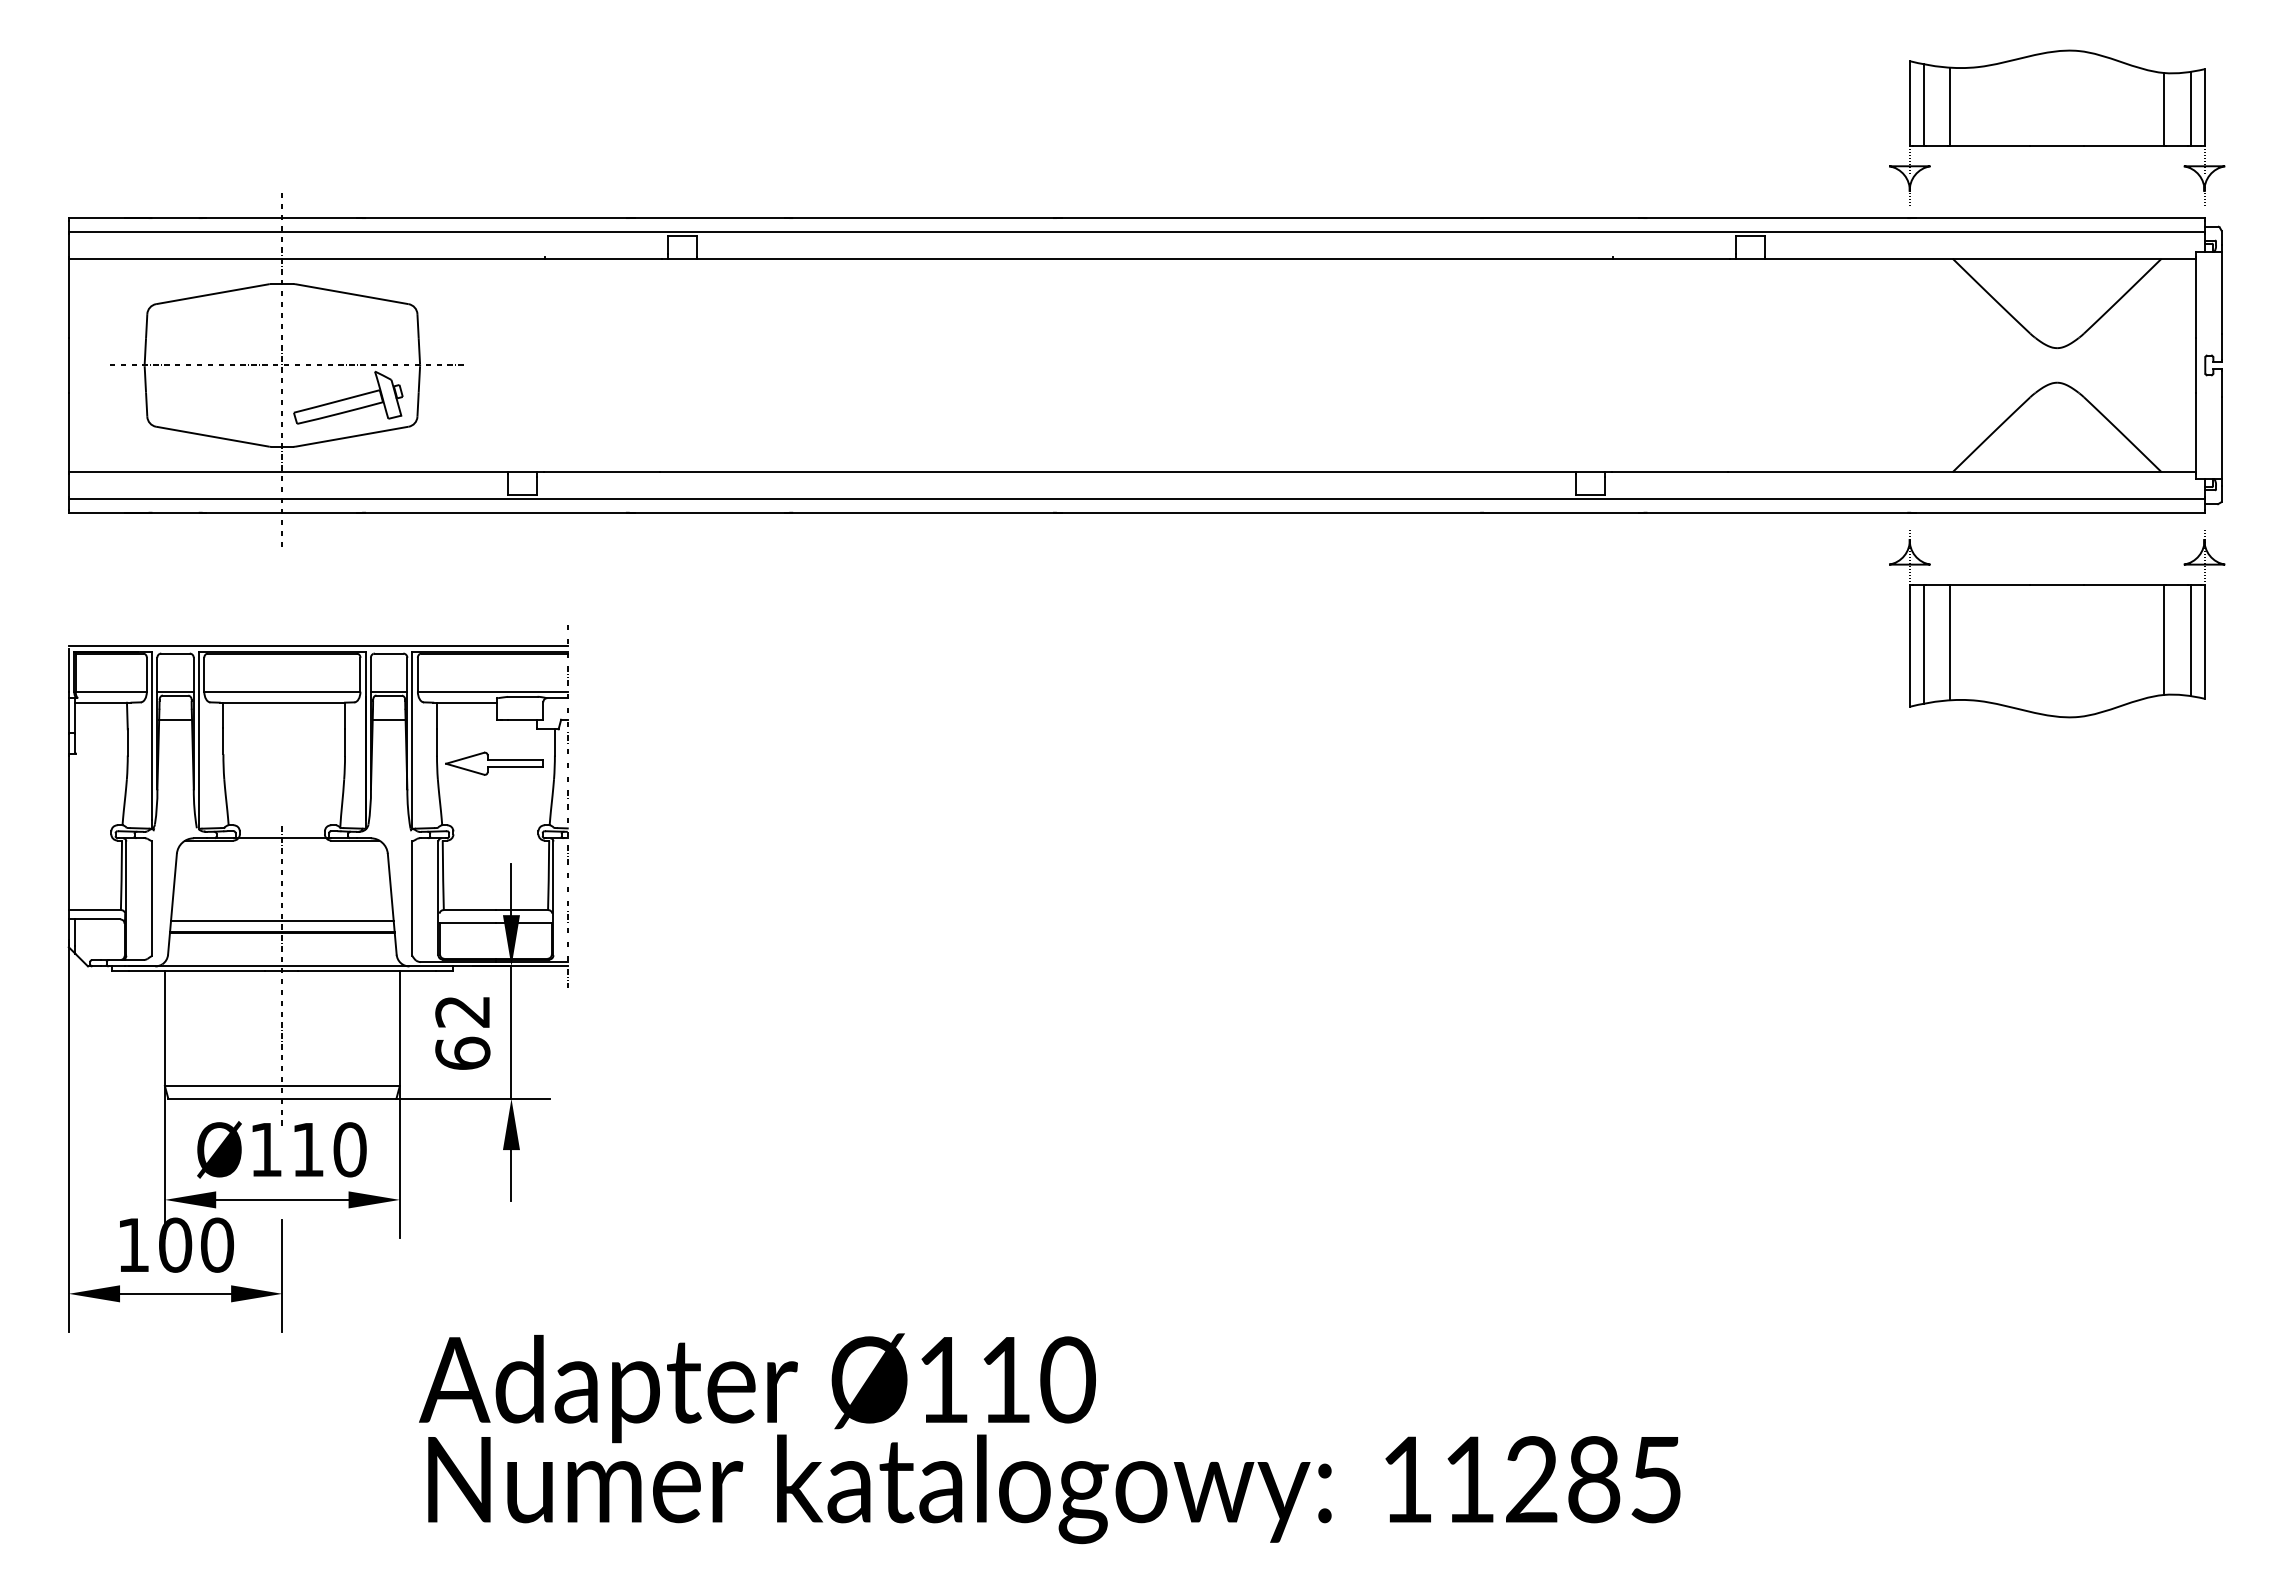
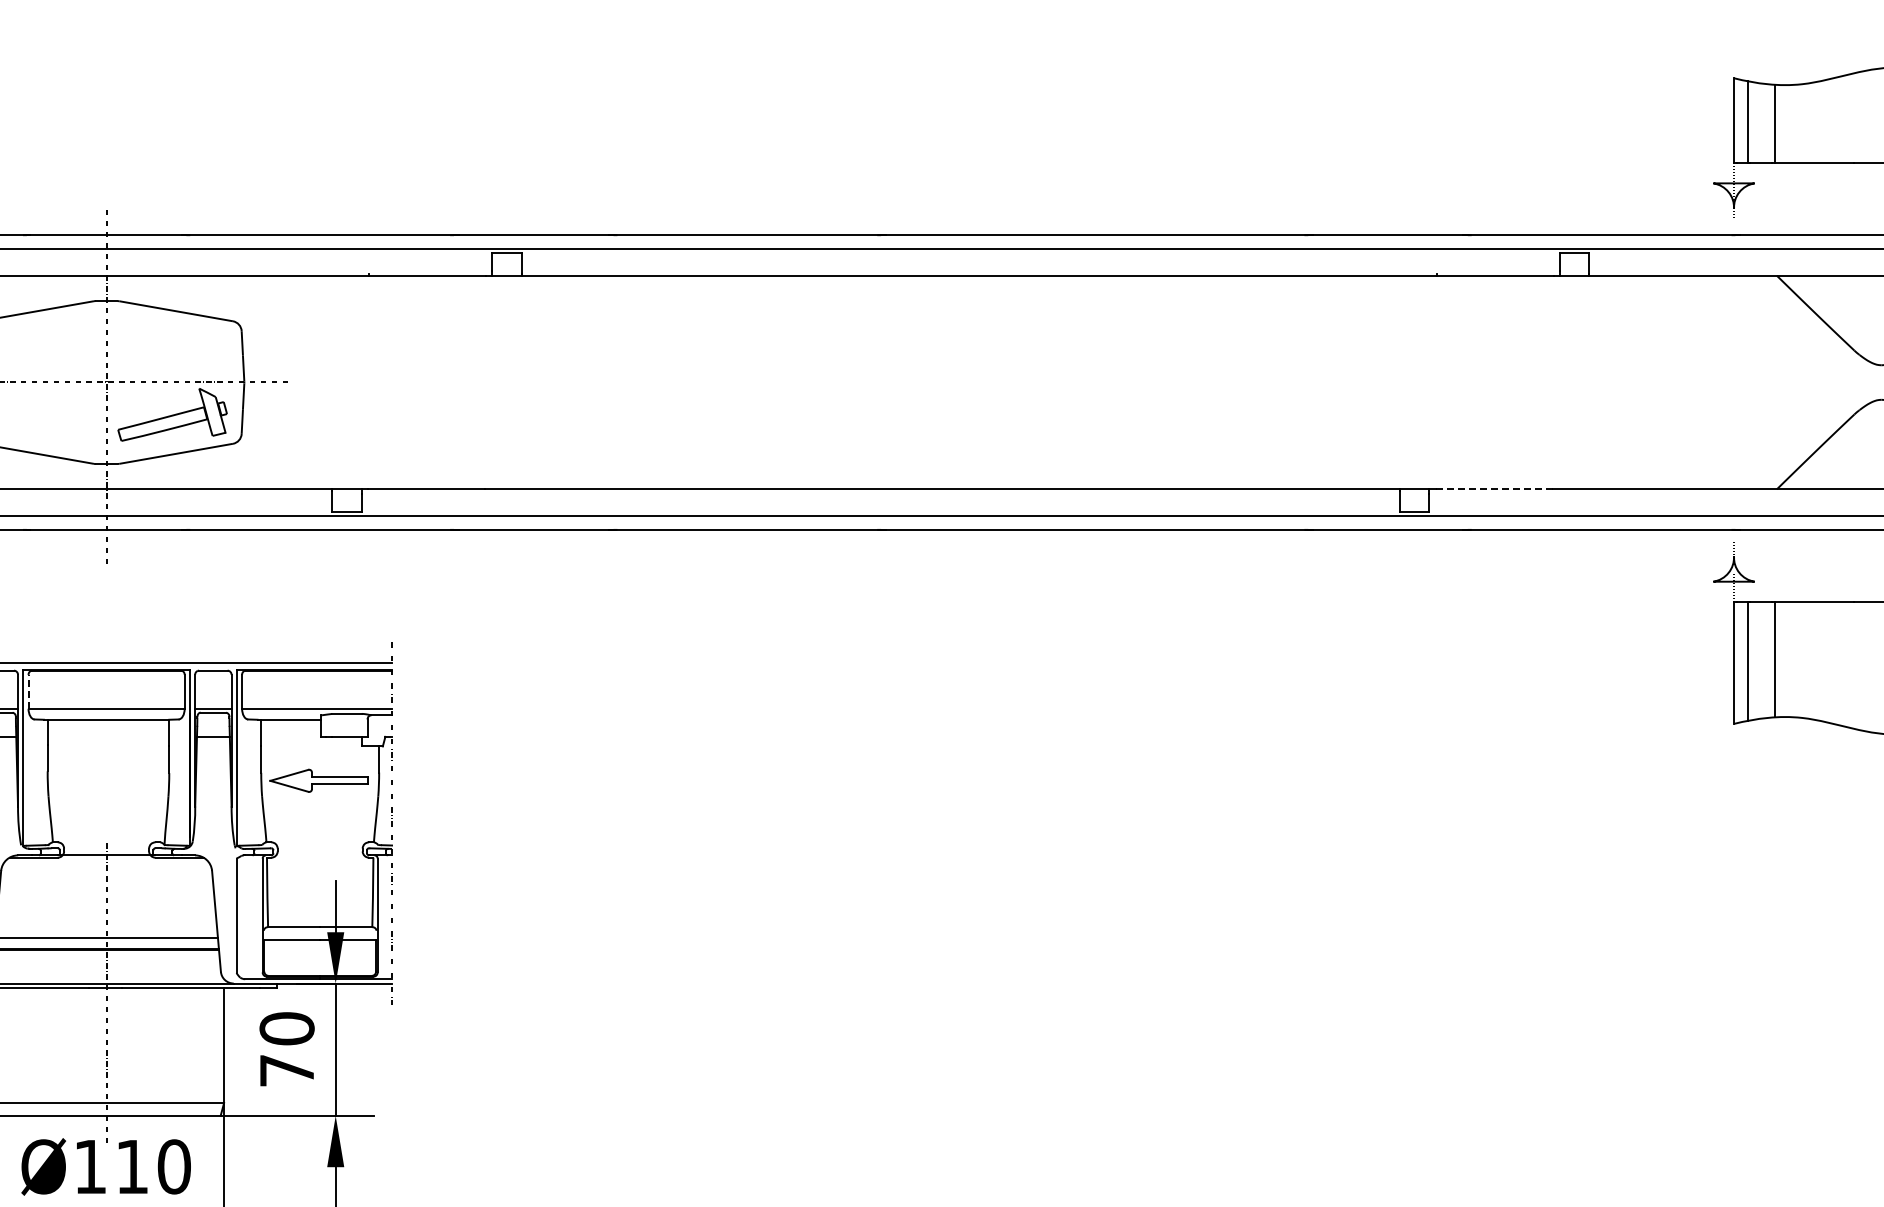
line: (1669, 472) -> (1493, 489), solid -> dashed
line: (204, 674) -> (28, 691), solid -> dashed
text: (462, 1032) -> (286, 1049), 62 -> 70

